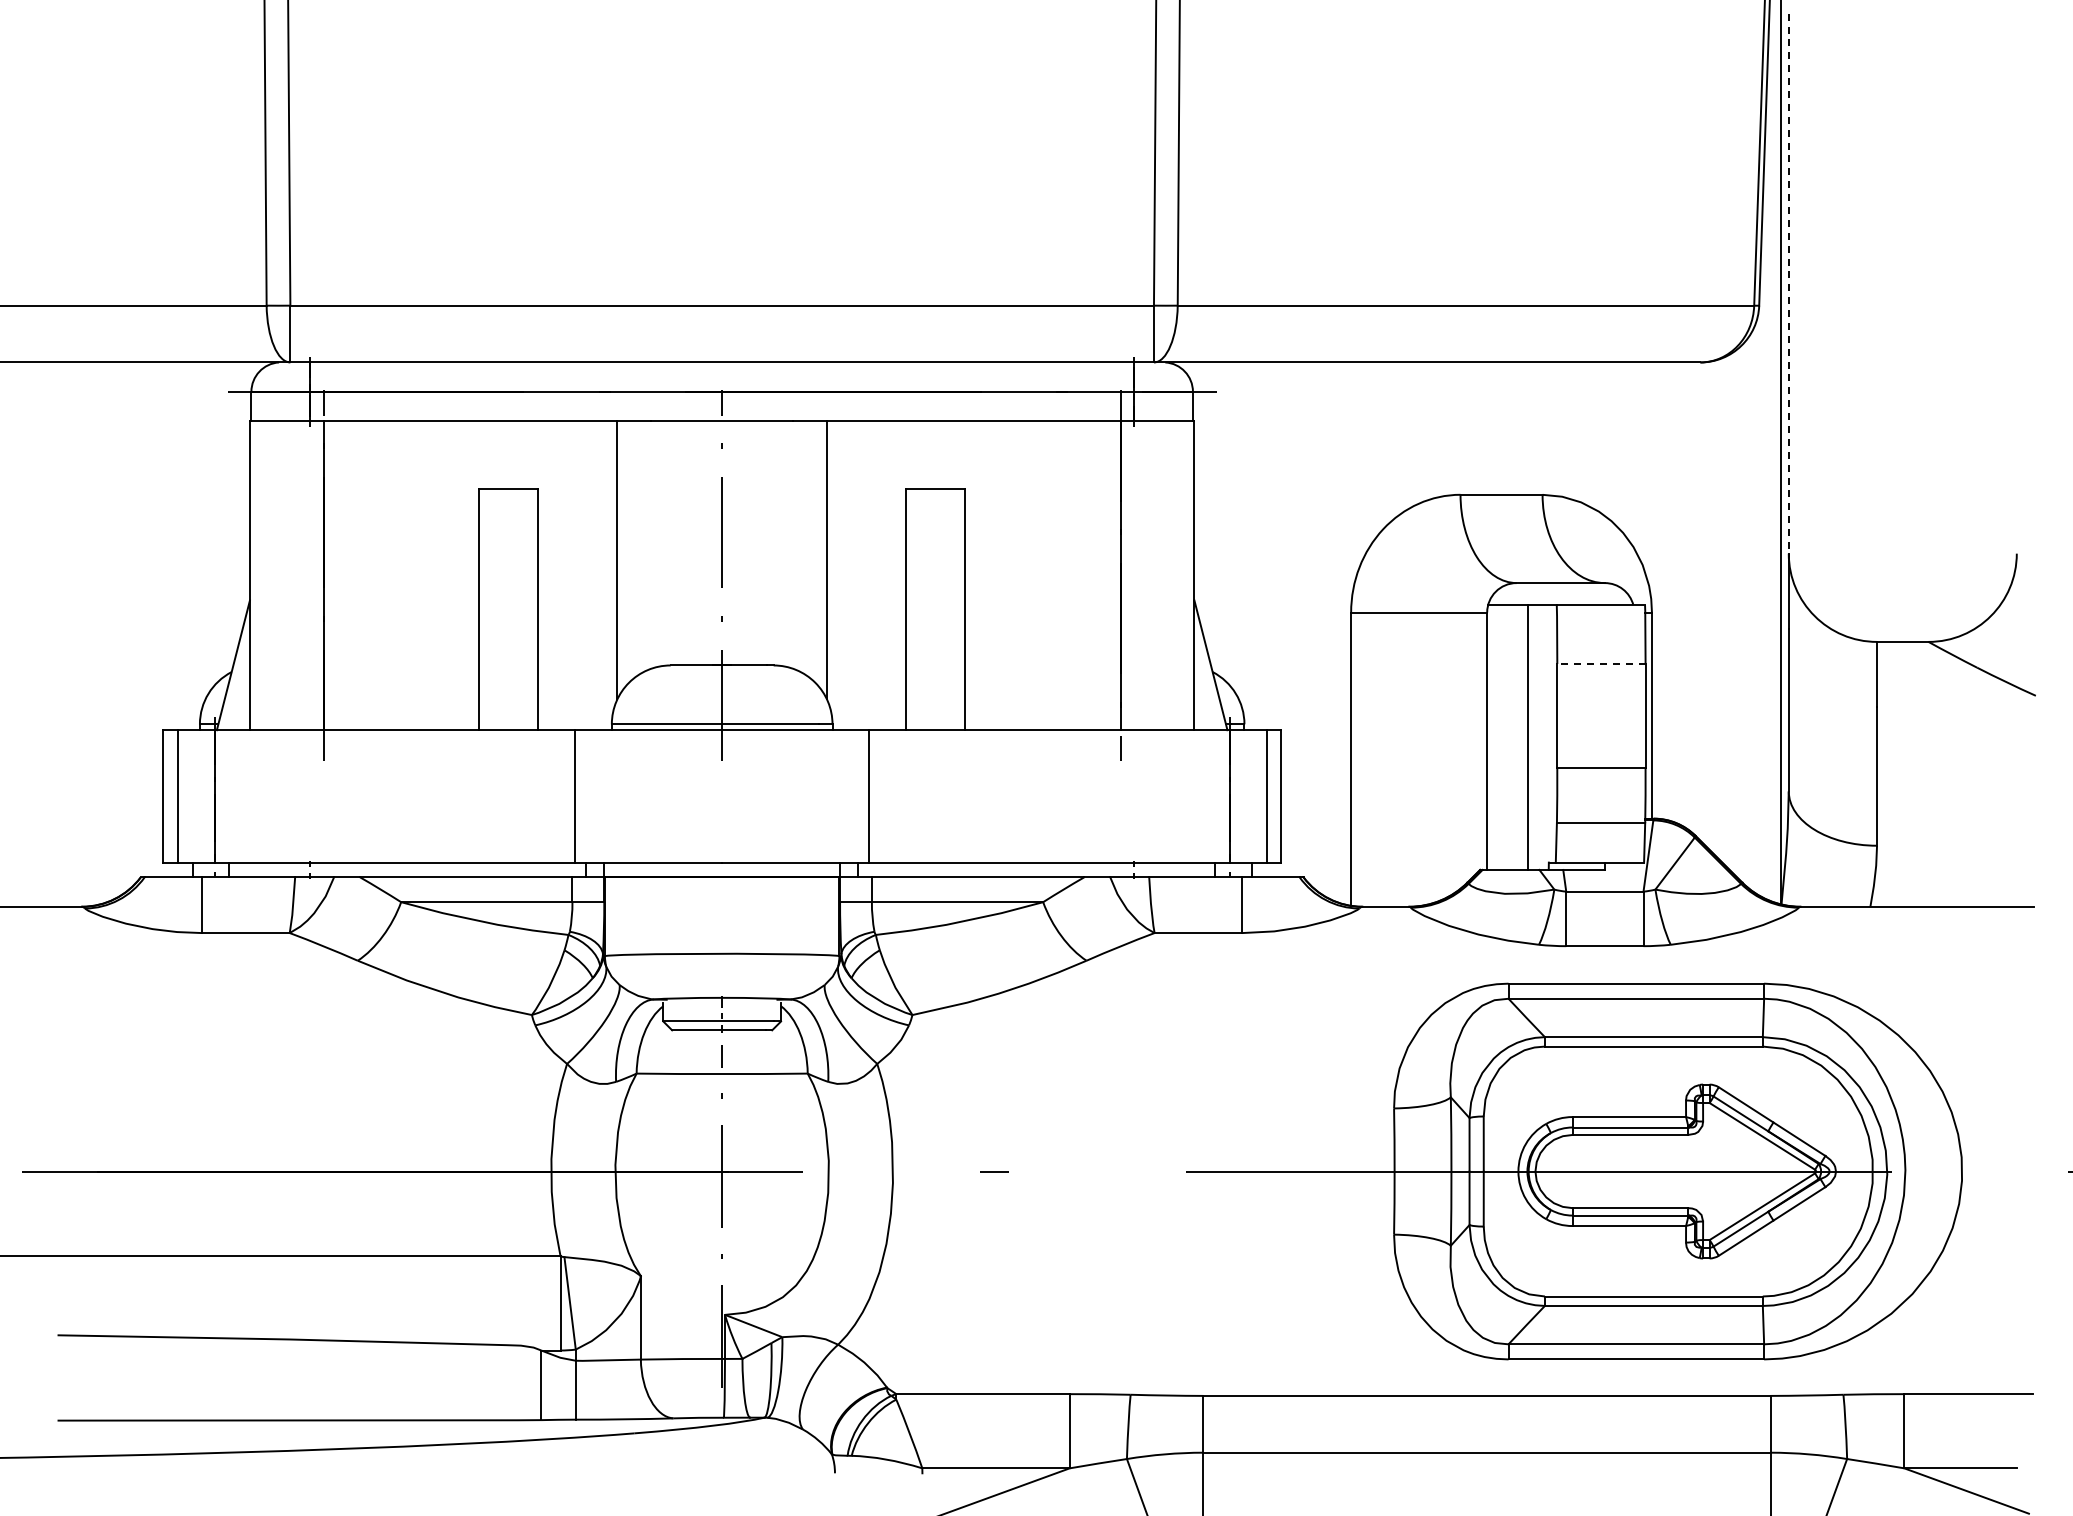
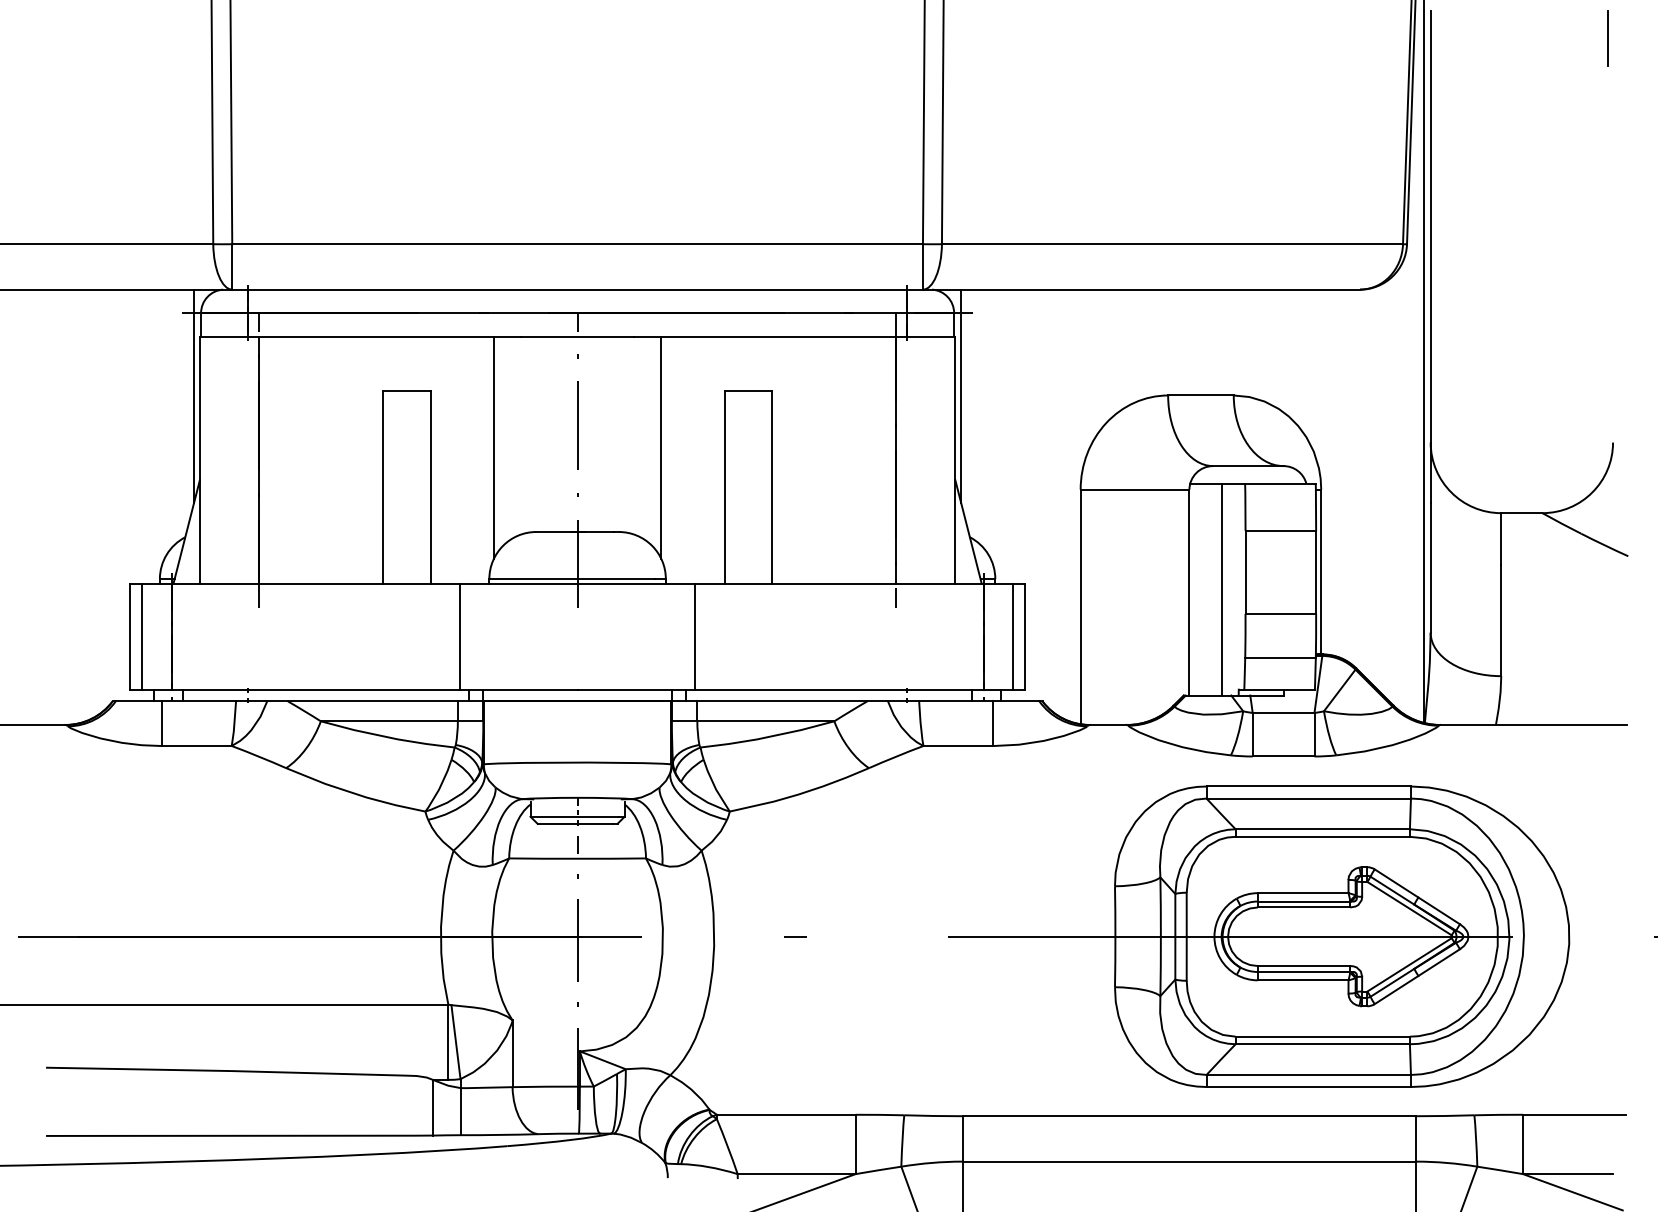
line: (2010, 48) -> (1608, 38), added
line: (1788, 283) -> (1430, 226), dashed -> solid
line: (242, 495) -> (193, 396), added
line: (1201, 495) -> (960, 396), added
line: (1600, 663) -> (1280, 530), dashed -> solid

